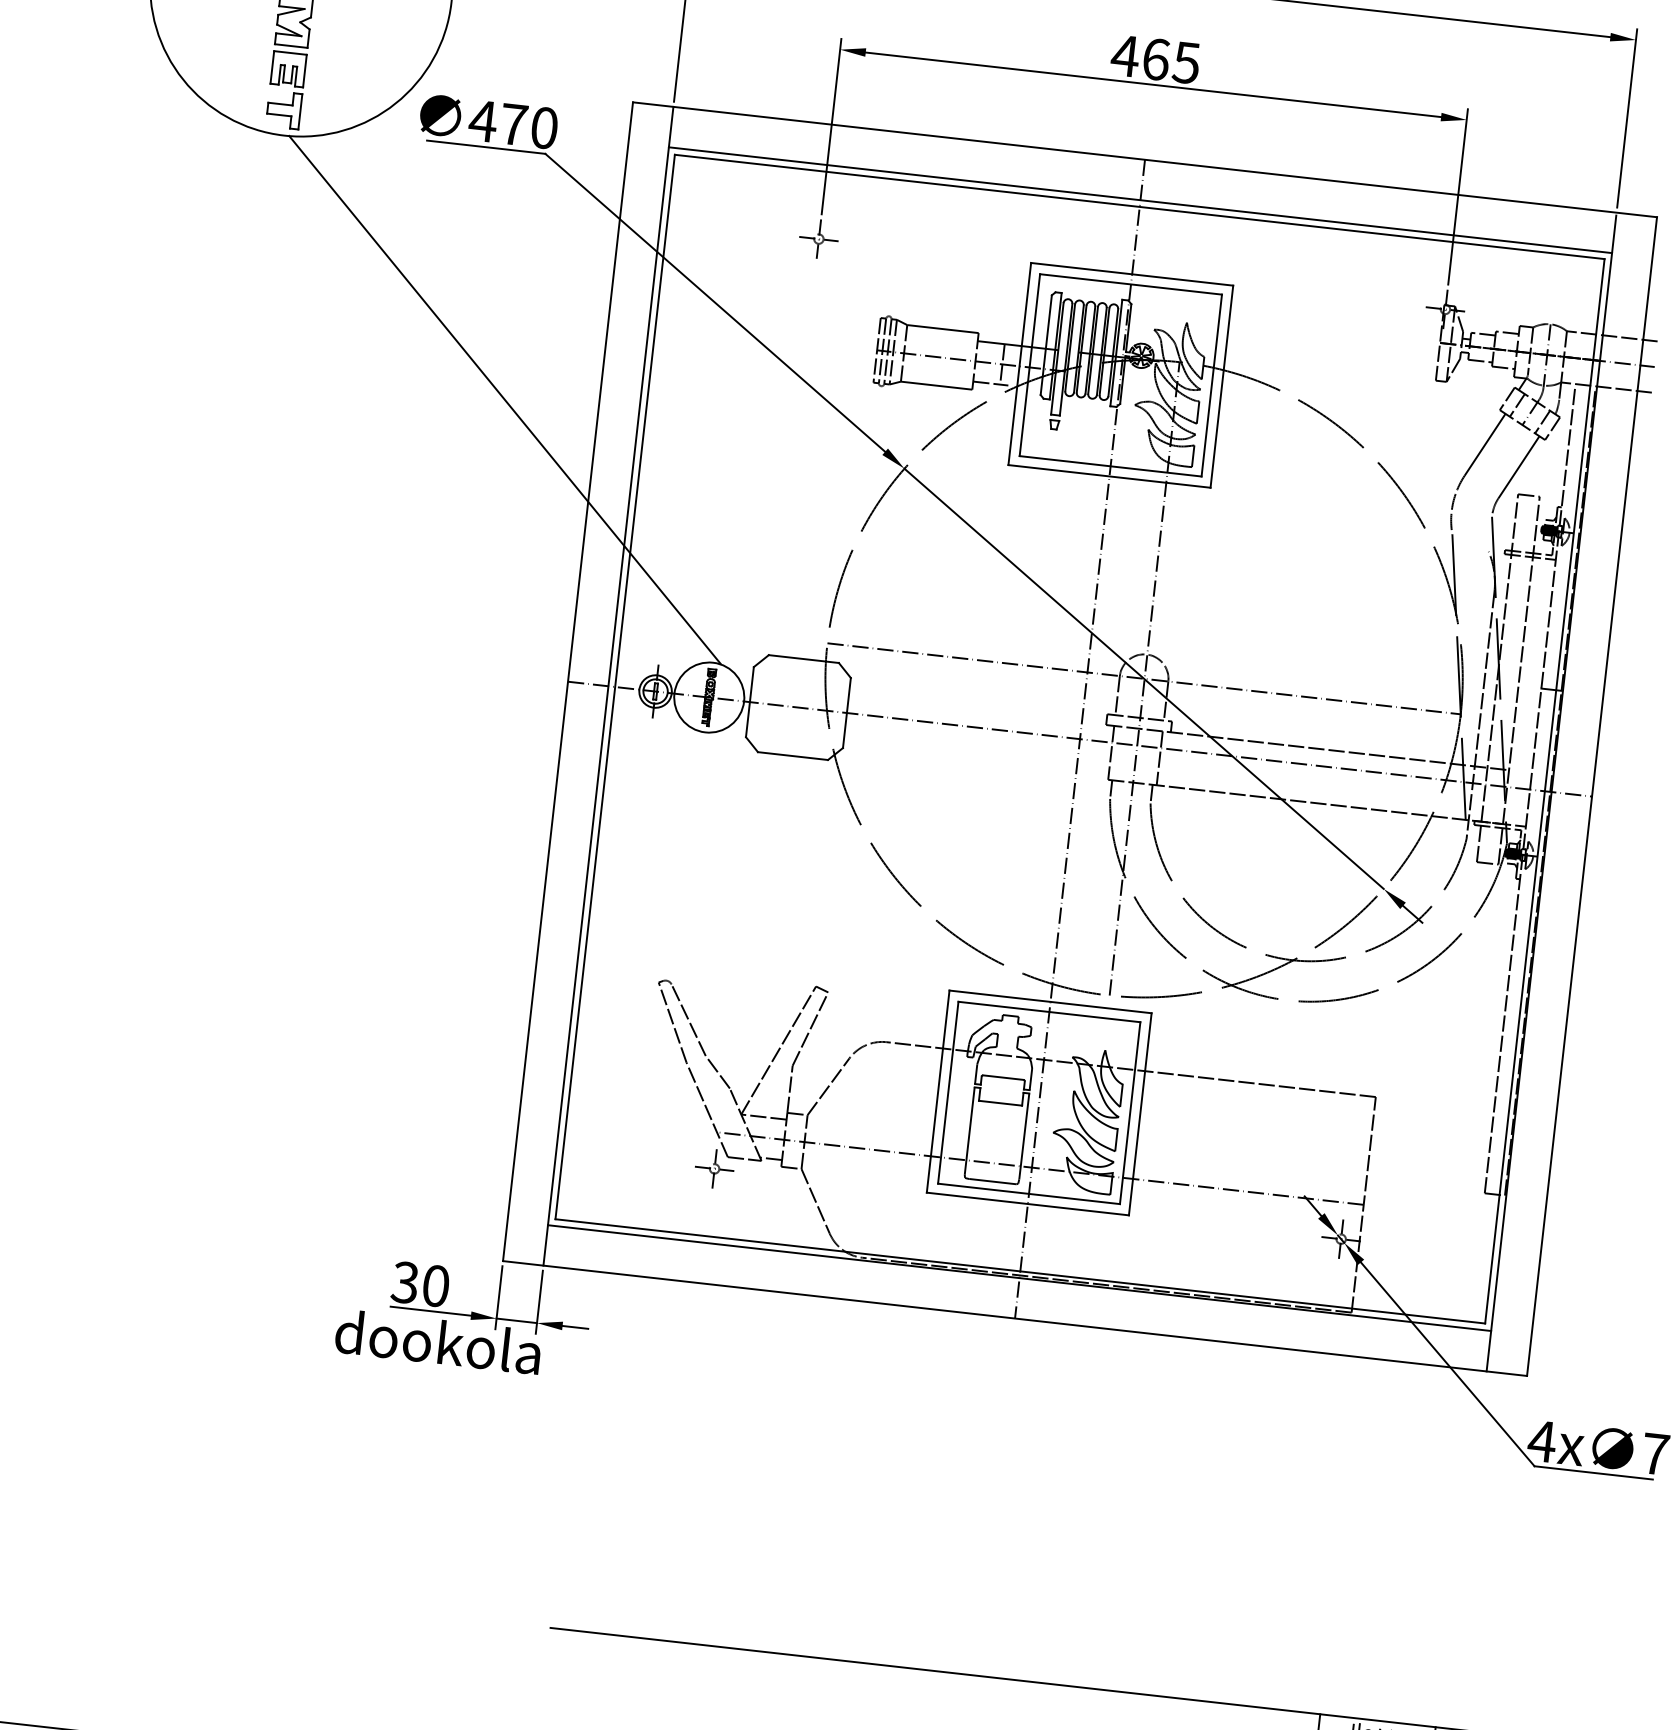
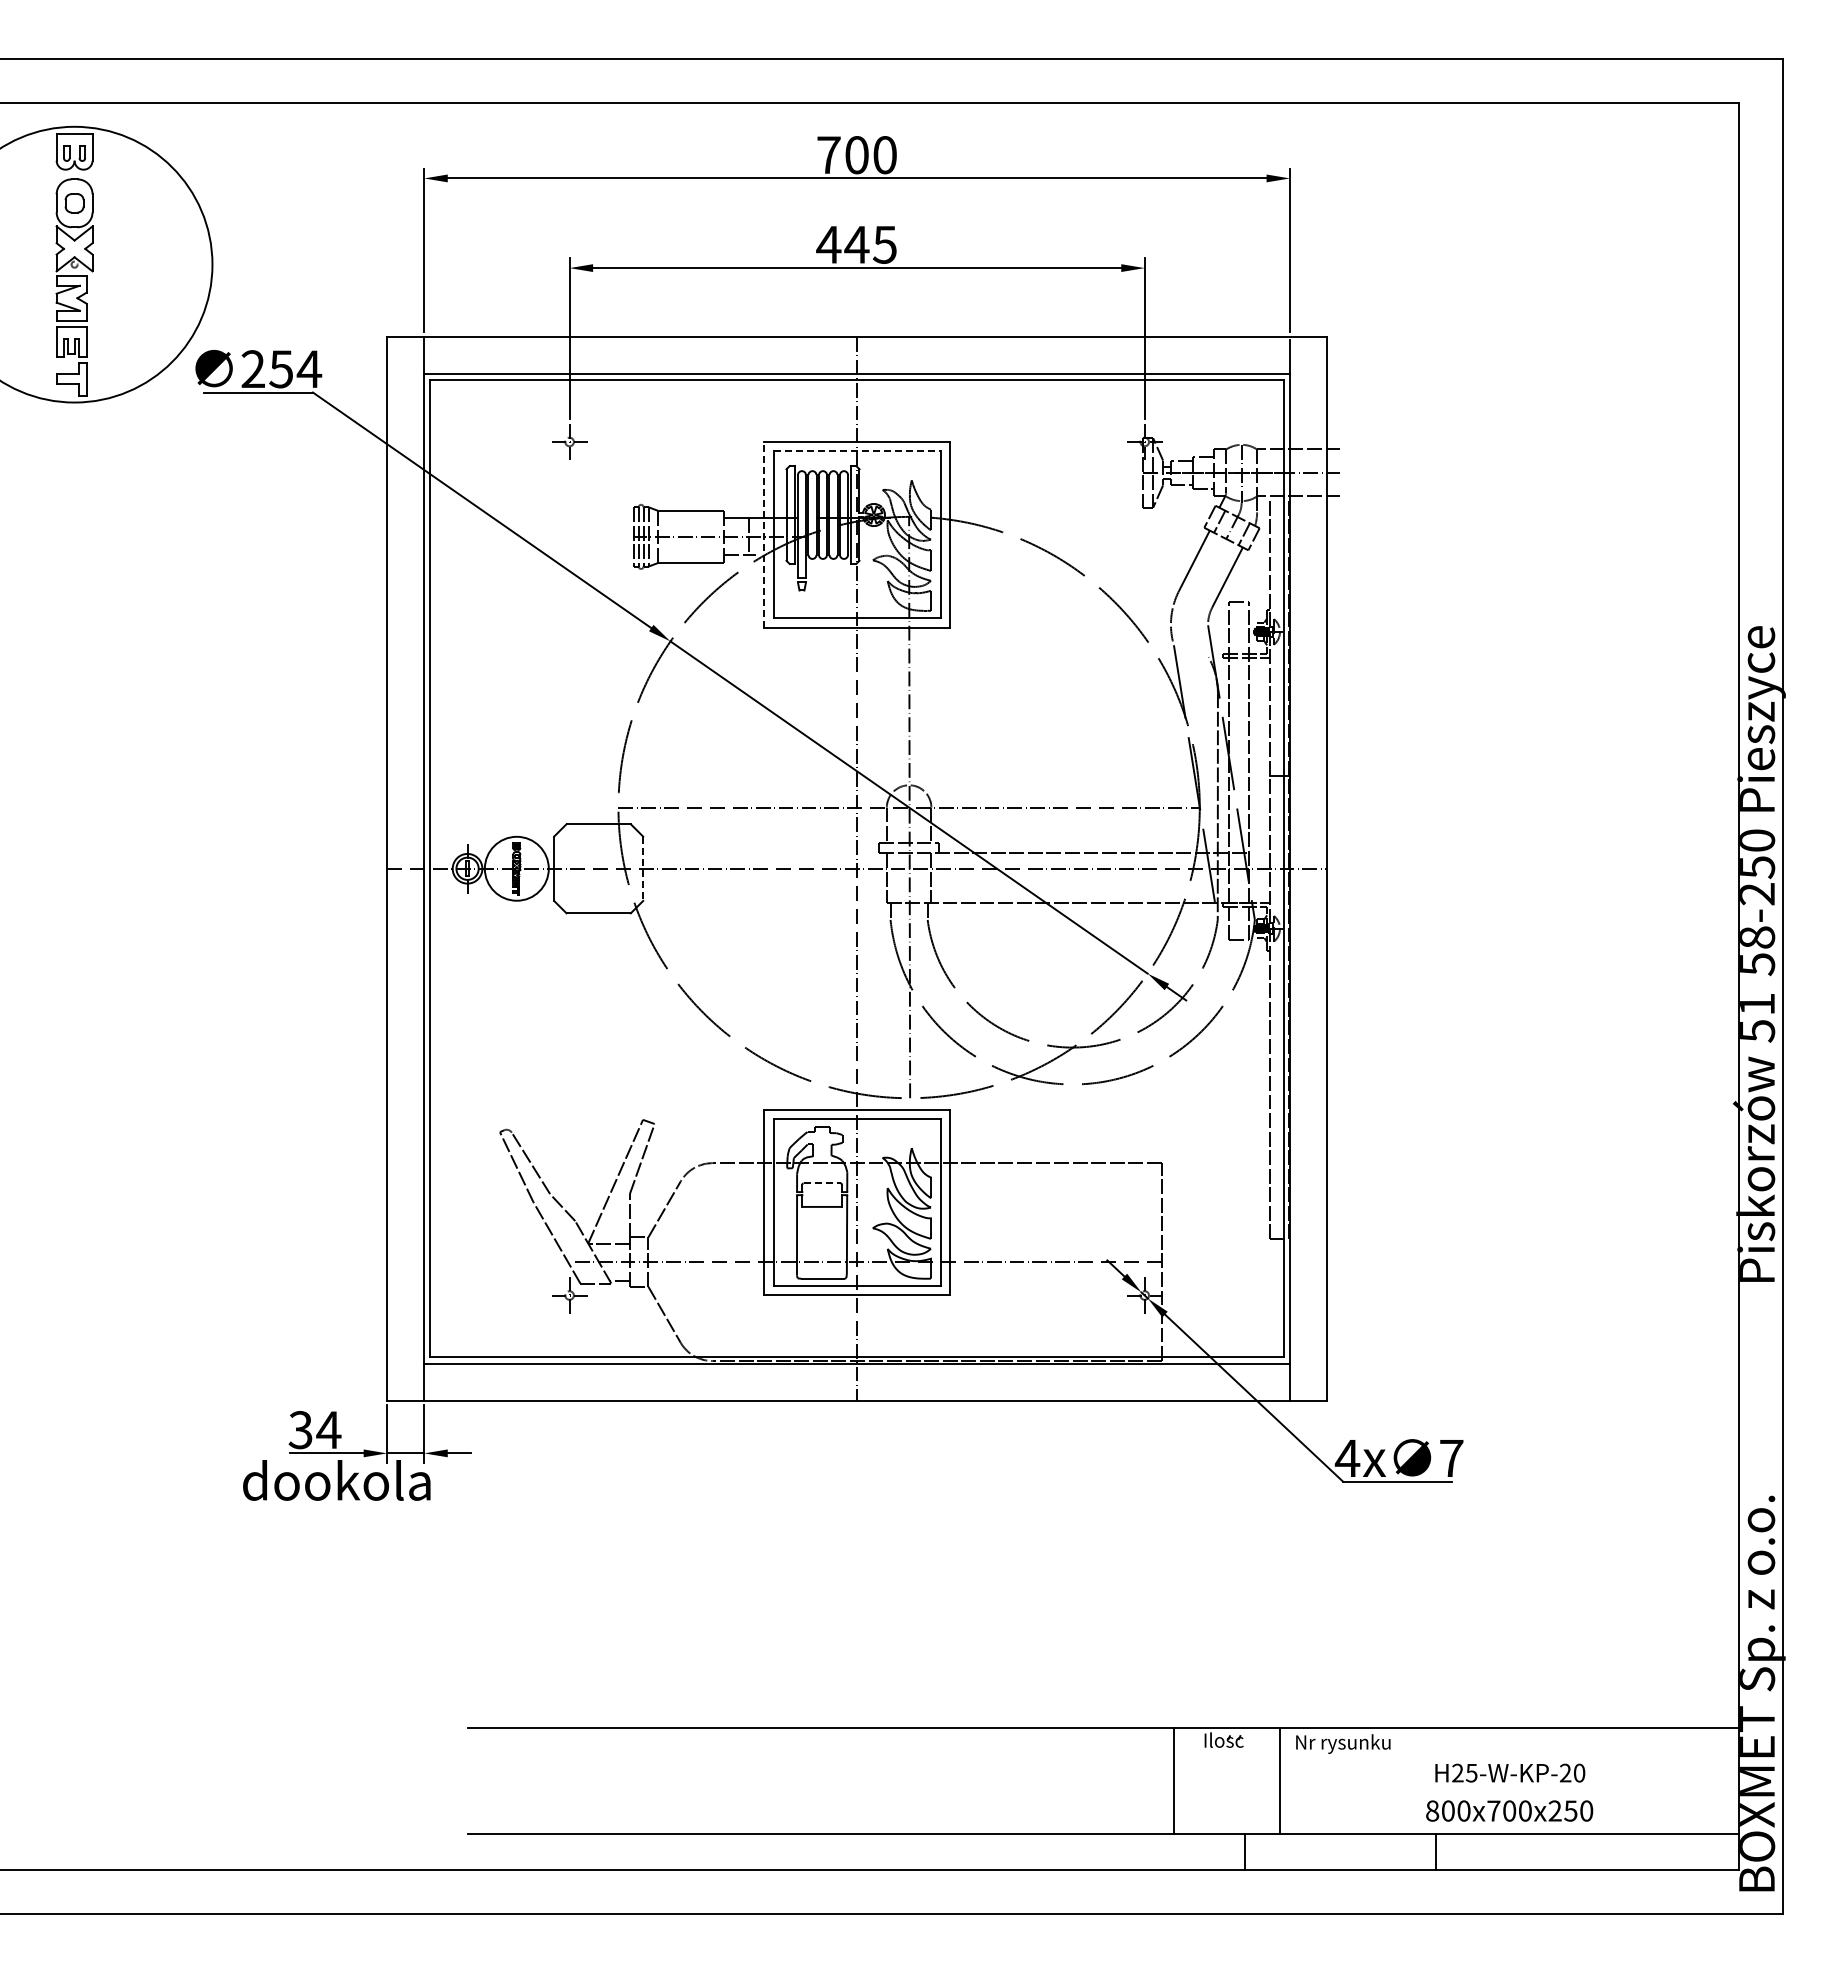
text: (1155, 59) -> (856, 244), 465 -> 445
text: (513, 124) -> (281, 369), 470 -> 254
line: (1131, 284) -> (857, 451), solid -> dashed
line: (1019, 363) -> (764, 534), solid -> dashed
line: (504, 399) -> (300, 619), removed
line: (847, 713) -> (643, 869), solid -> dashed
line: (1003, 1077) -> (822, 1183), solid -> dashed
text: (435, 1286) -> (328, 1430), 30 -> 34

